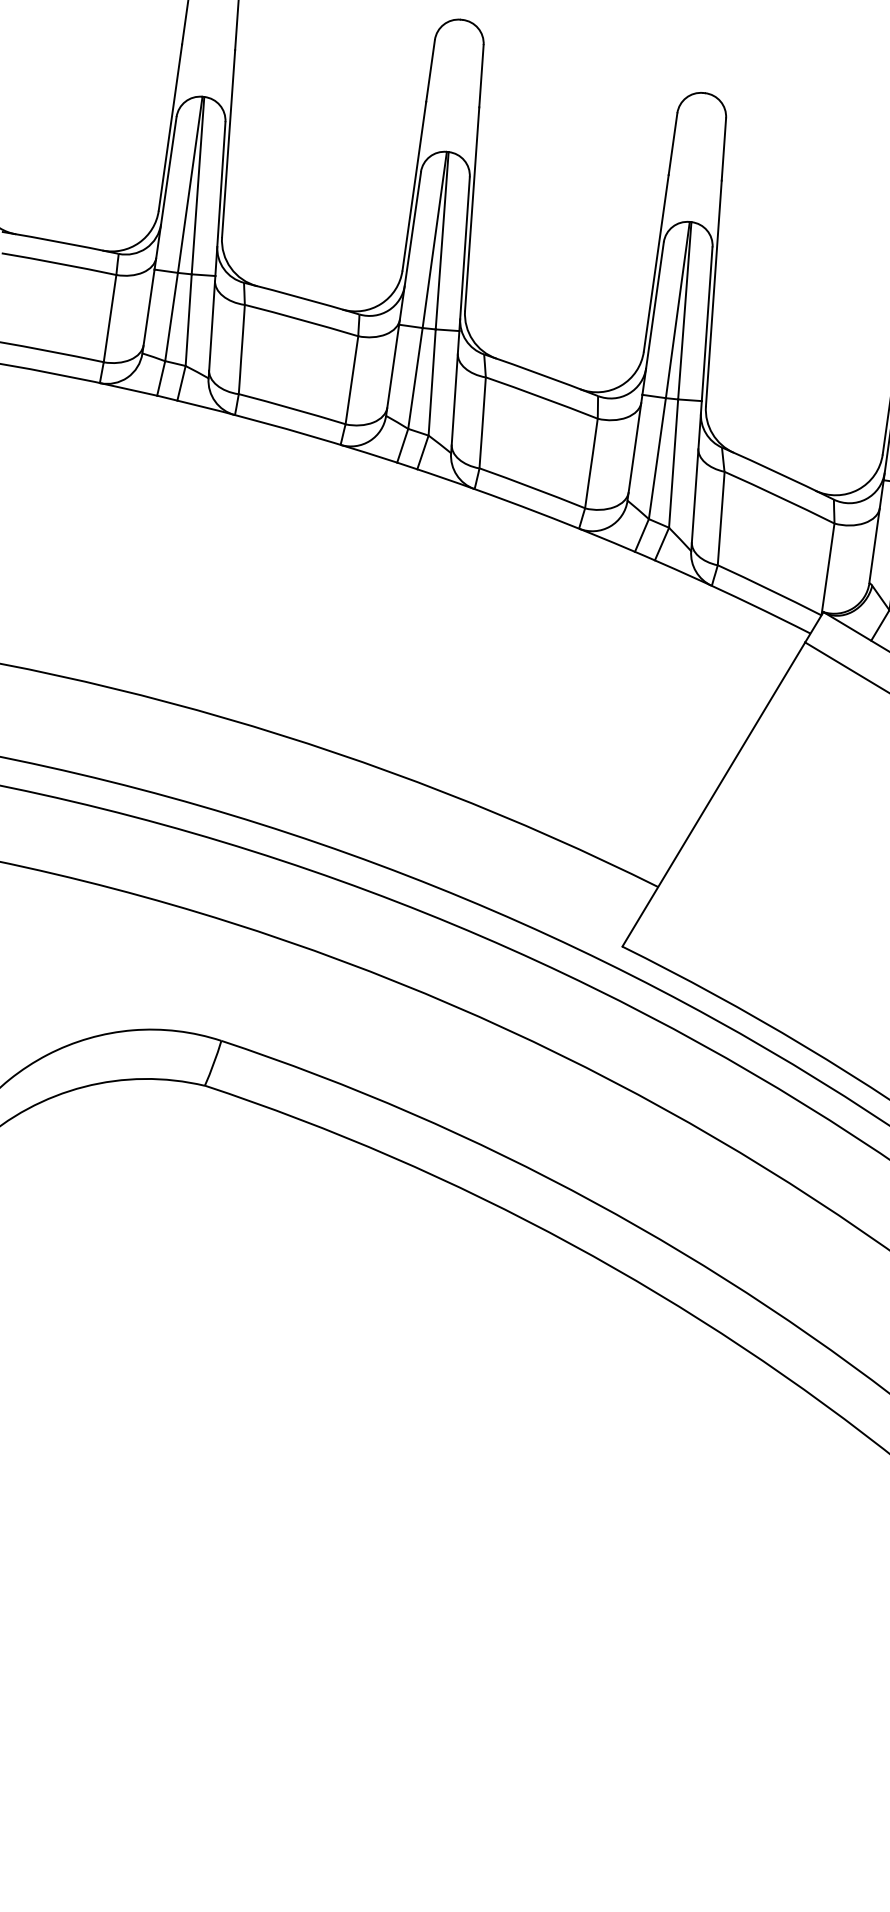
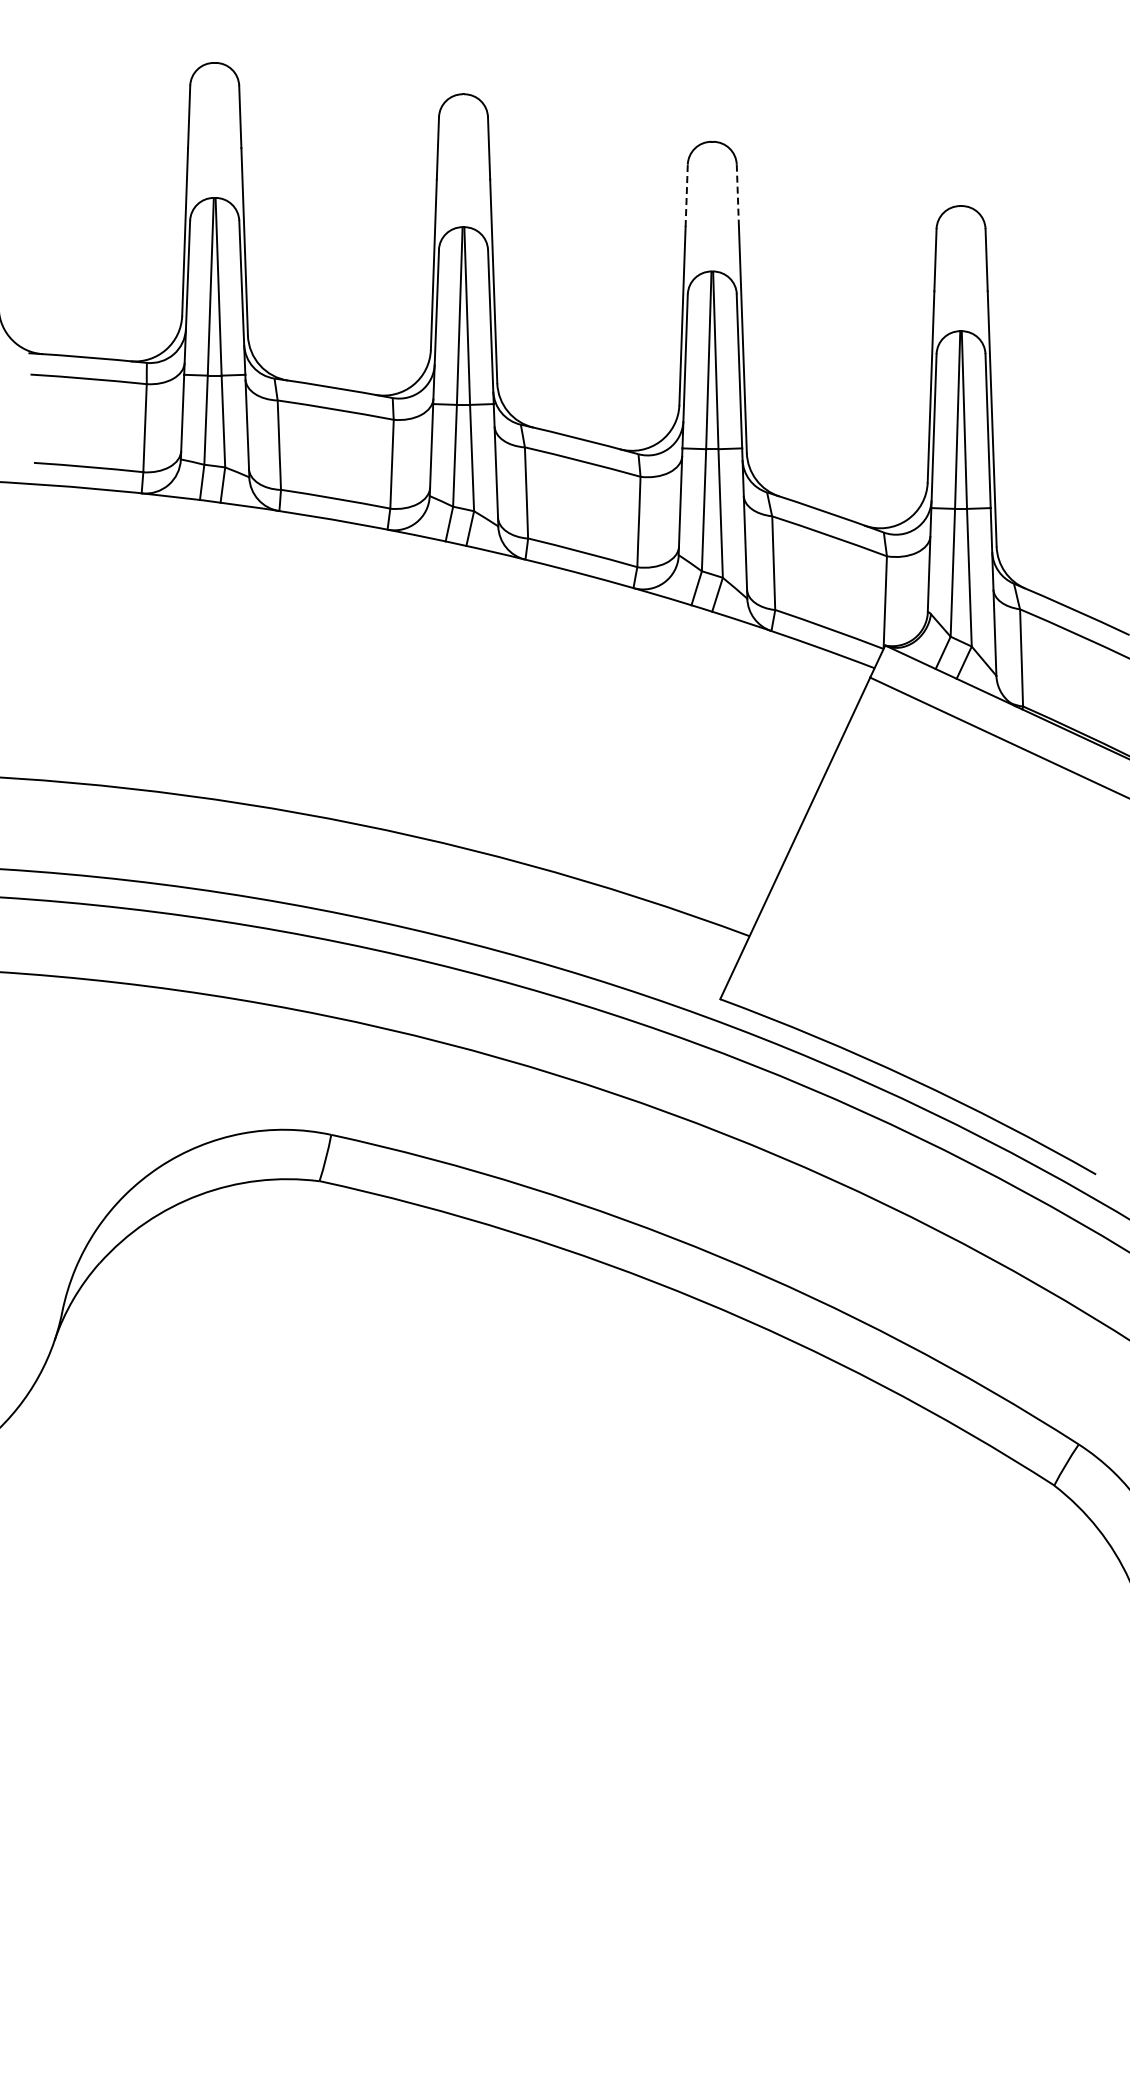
line: (672, 143) -> (686, 195), solid -> dashed
line: (723, 150) -> (737, 196), solid -> dashed

